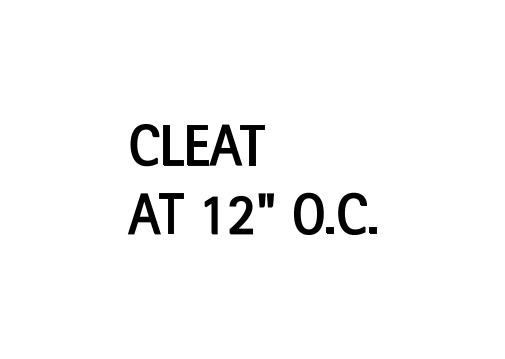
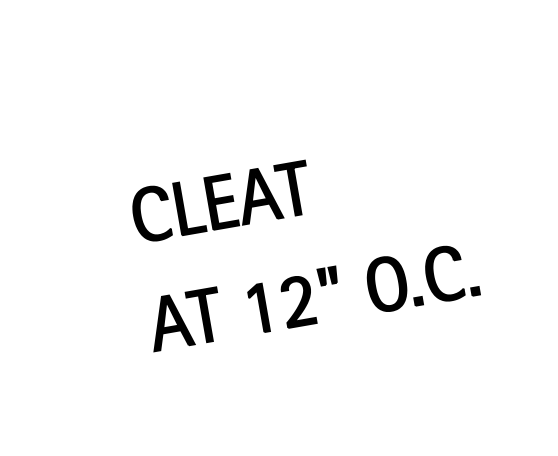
part: (252, 213) -> (312, 296), moved

